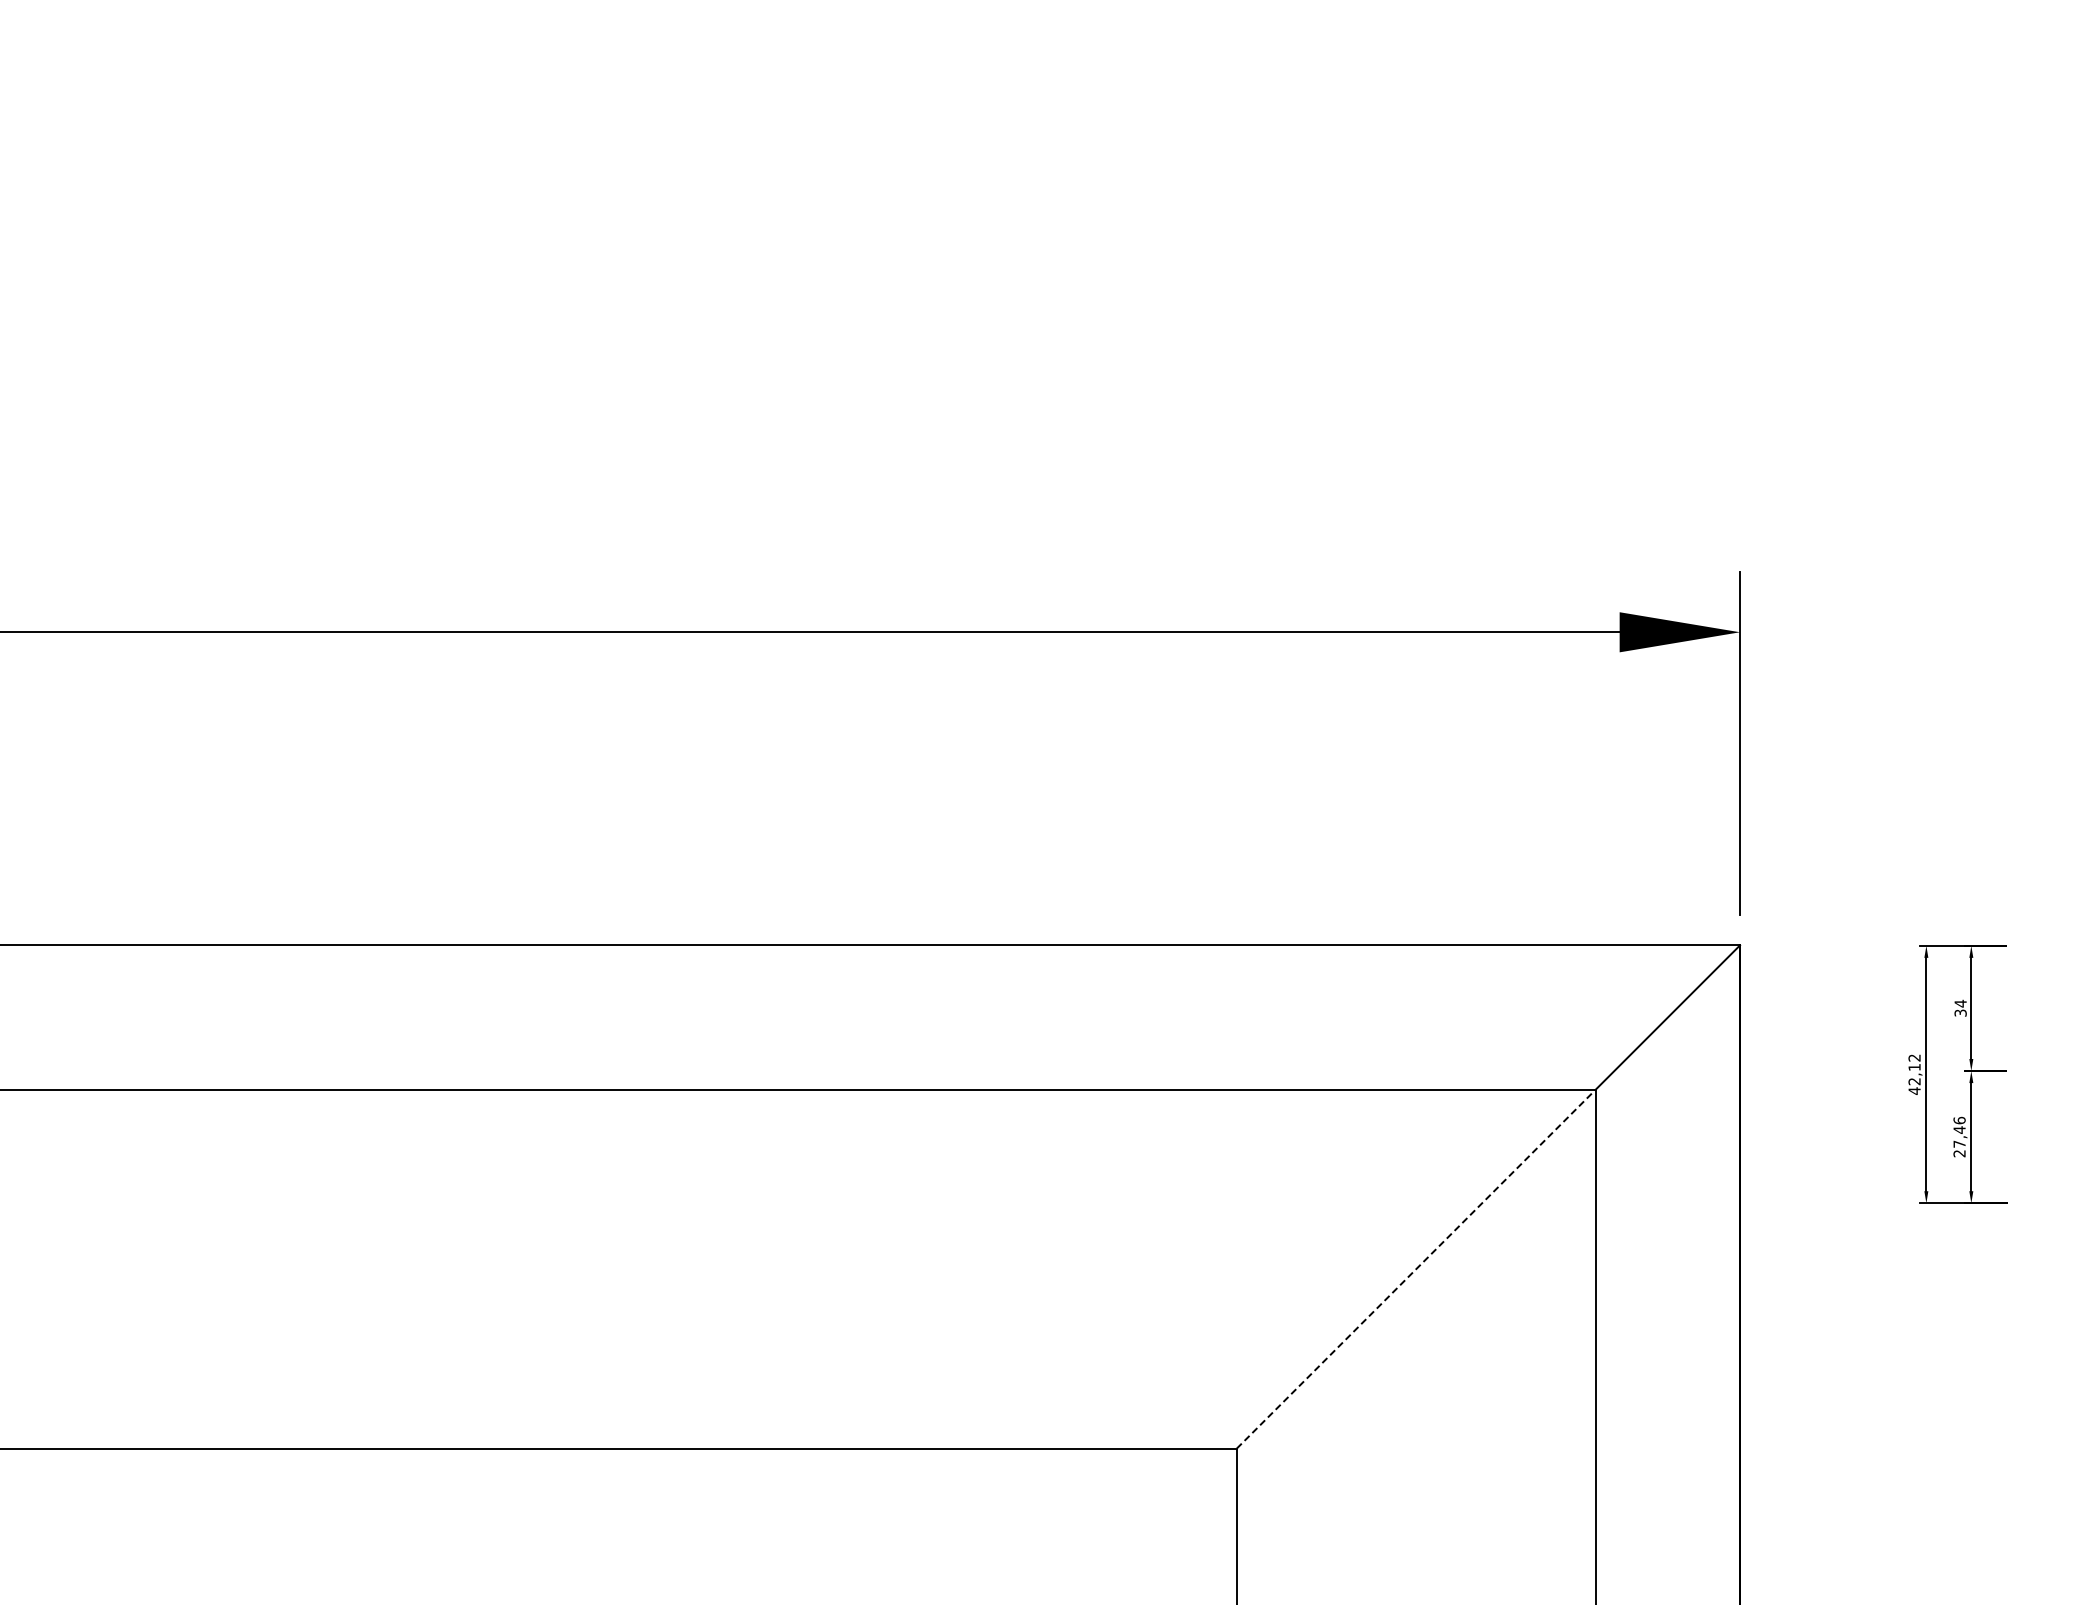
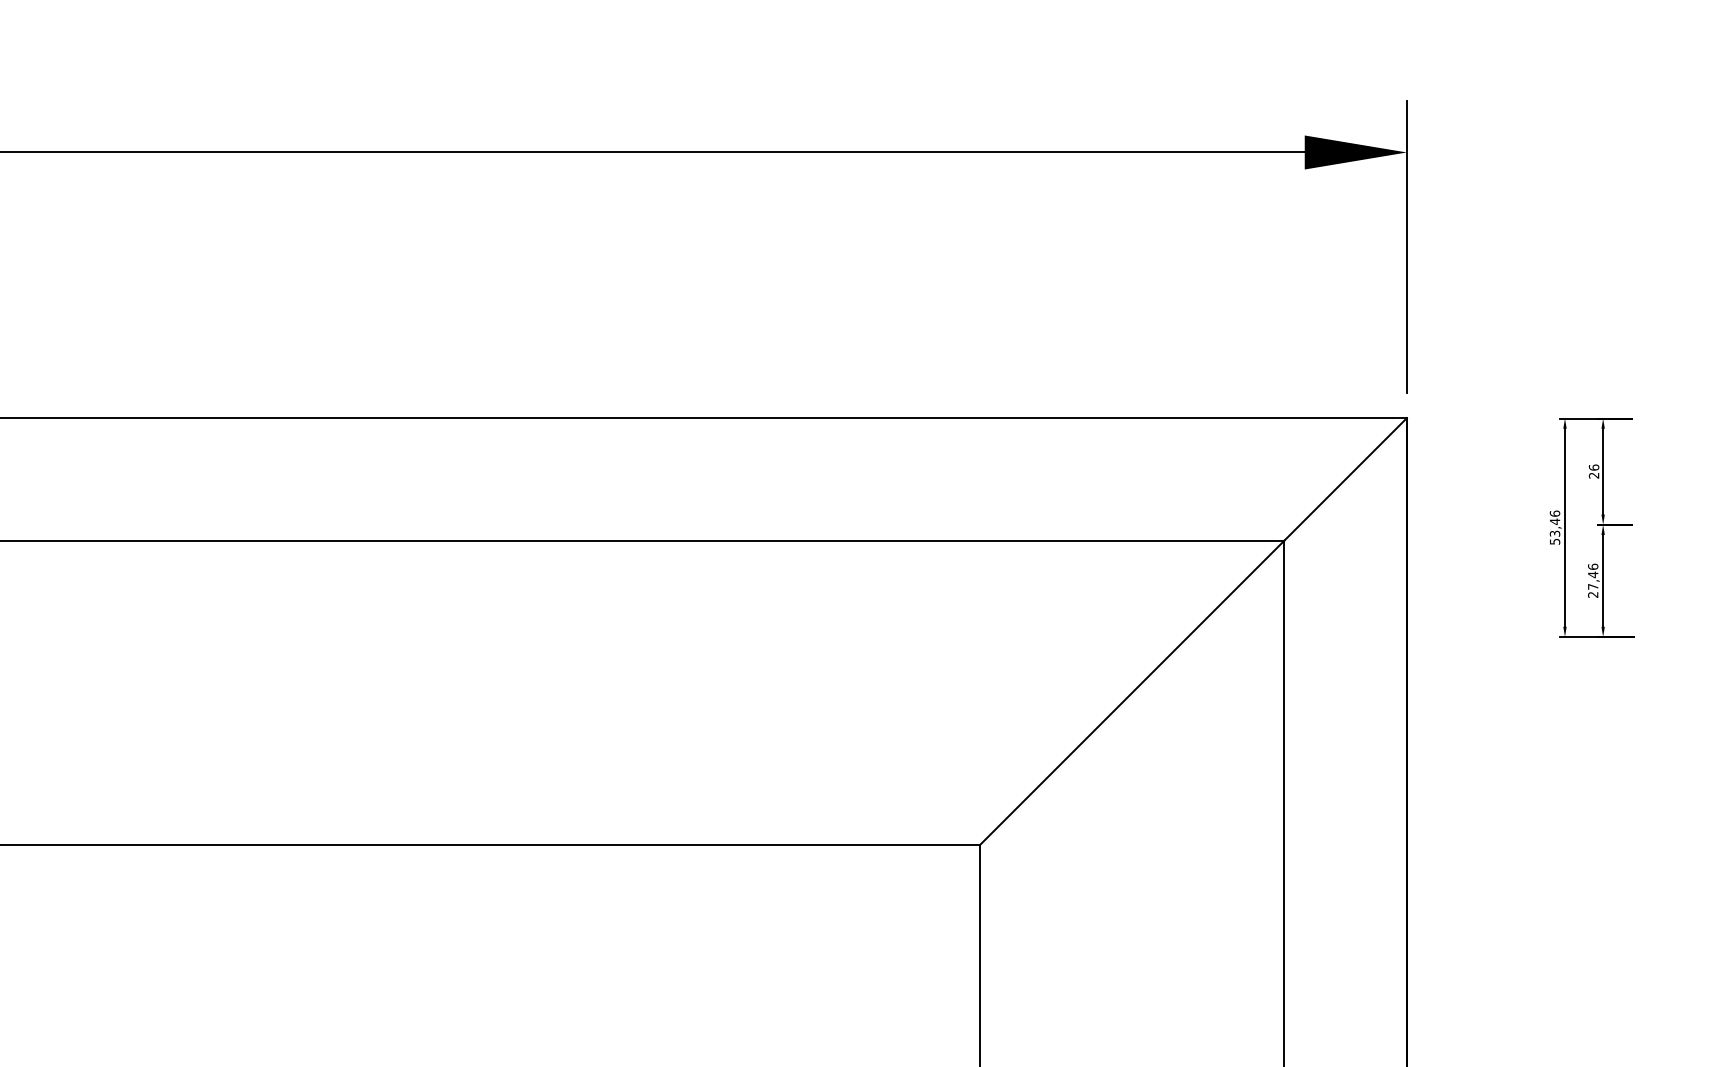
text: (1960, 1007) -> (1593, 470), 34 -> 26
text: (1914, 1074) -> (1554, 527), 42,12 -> 53,46
line: (1416, 1269) -> (1132, 693), dashed -> solid

